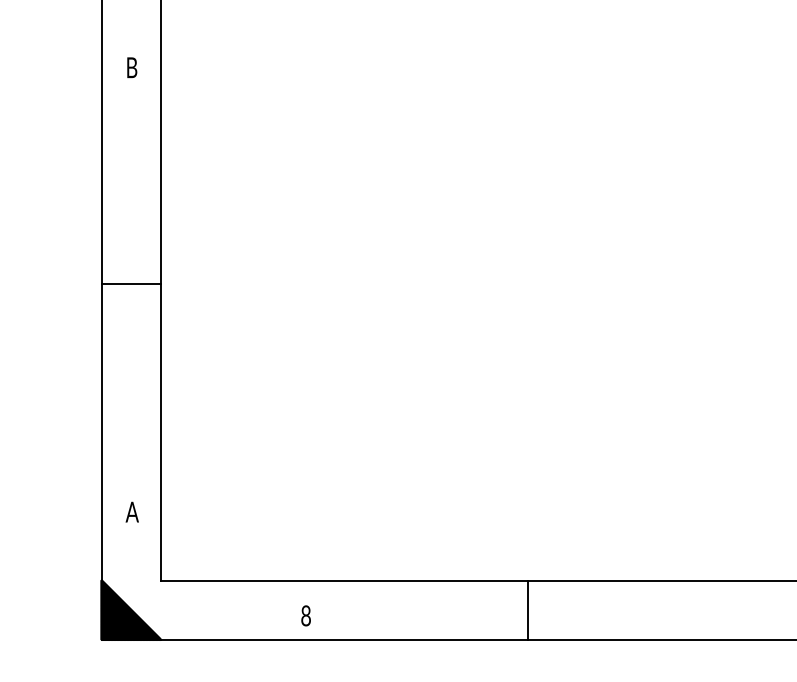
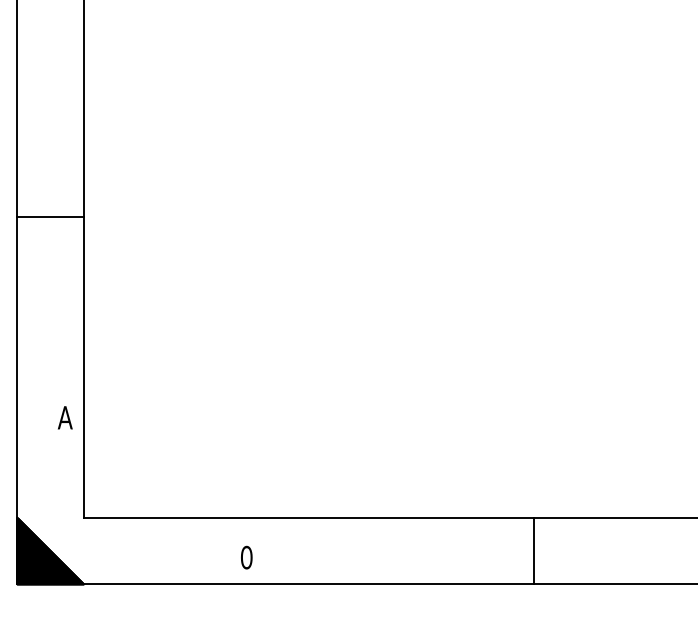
line: (130, 284) -> (49, 217), moved
text: (131, 511) -> (64, 417), moved
line: (528, 609) -> (534, 550), moved
text: (306, 616) -> (247, 558), 8 -> 0

